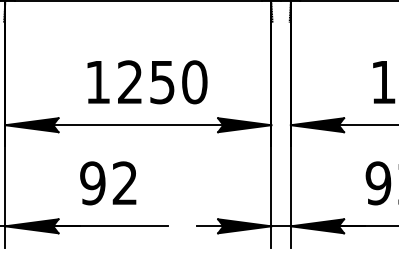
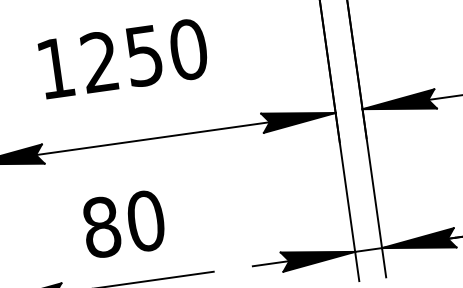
text: (147, 82) -> (123, 59), moved
text: (108, 183) -> (123, 224), 92 -> 80

